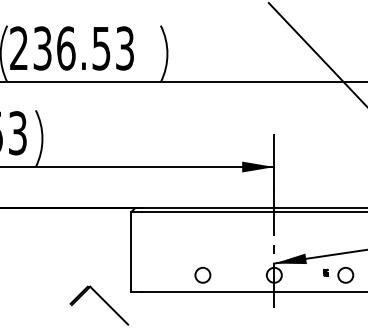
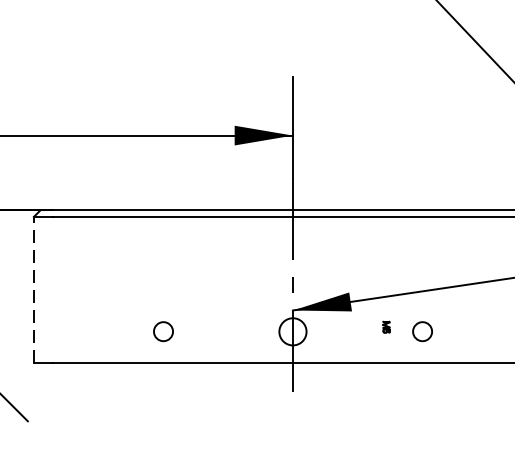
line: (131, 251) -> (33, 288), solid -> dashed
circle: (202, 274) -> (162, 330), size x0.7
circle: (345, 274) -> (421, 330), size x0.7

